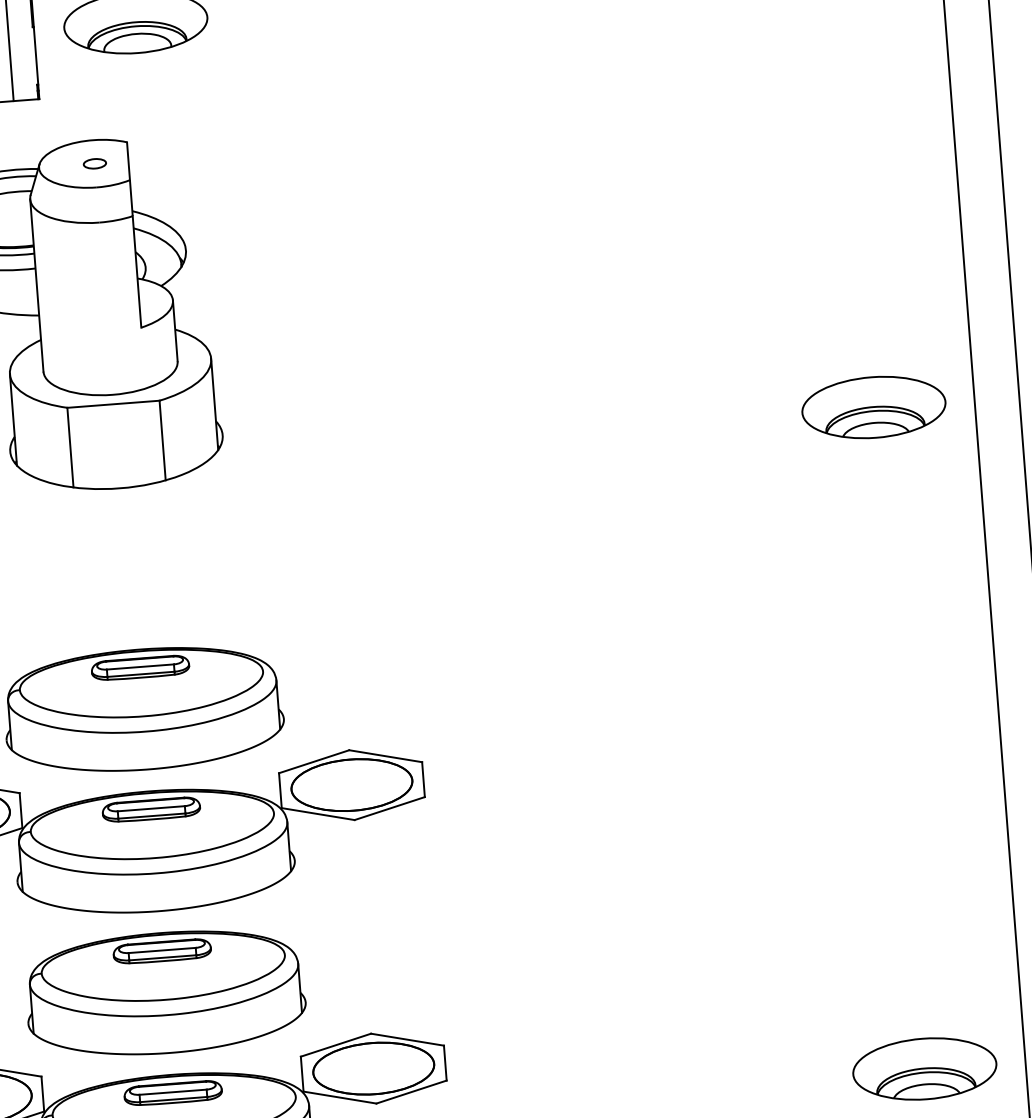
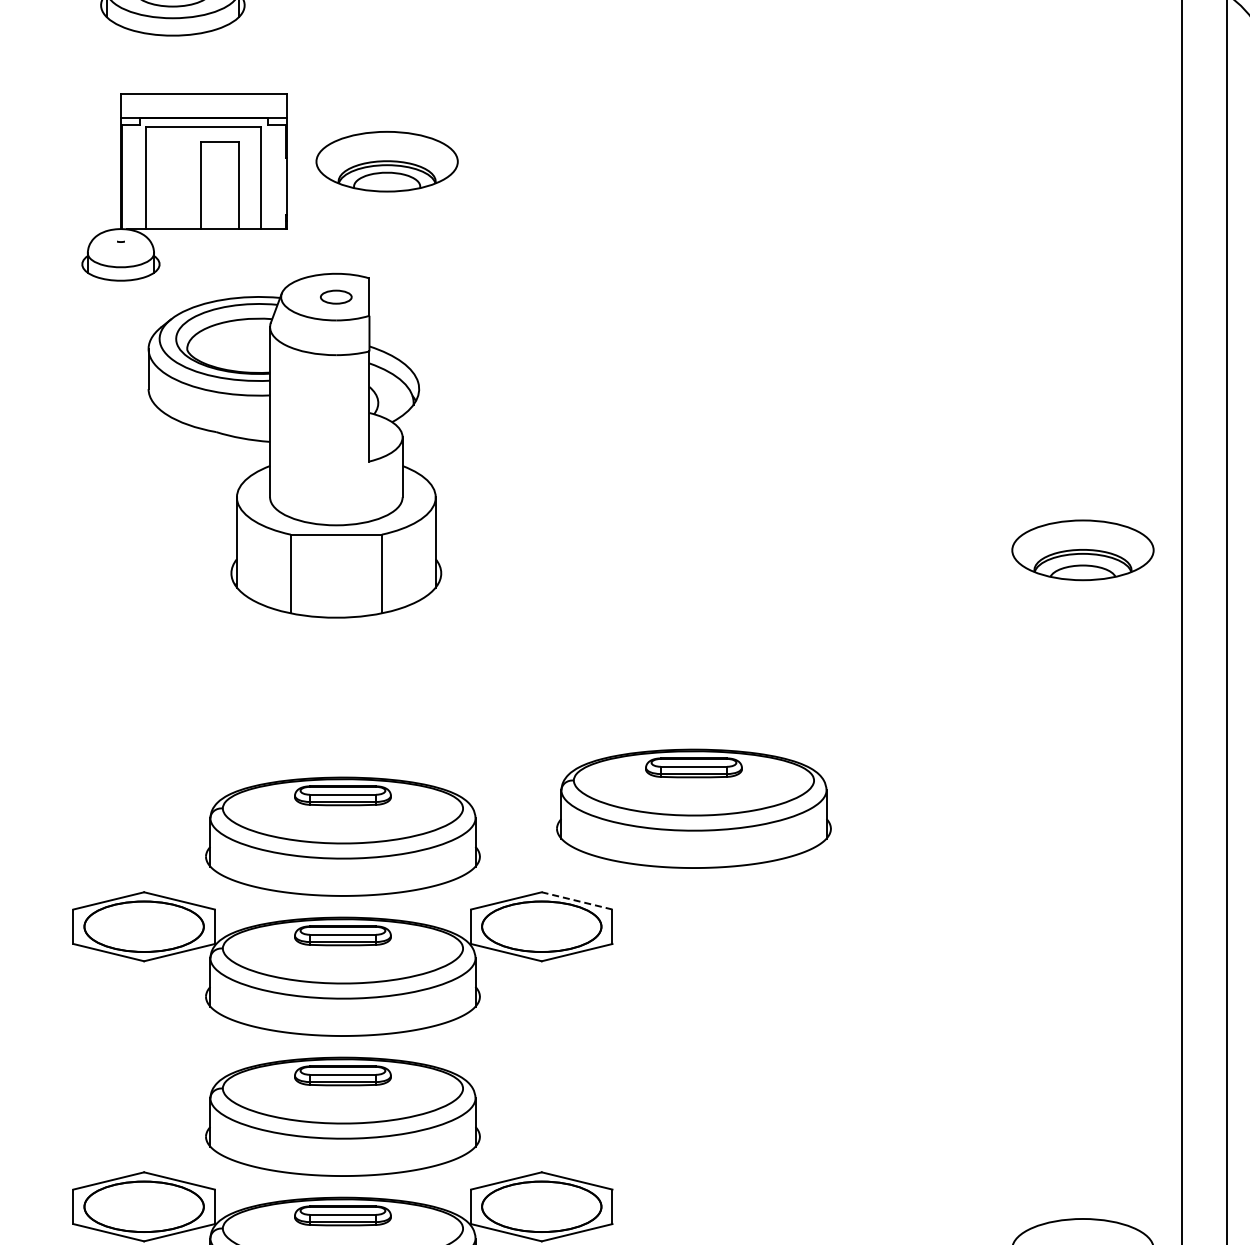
part: (95, 163) -> (336, 296), size x1.4
part: (873, 407) -> (1082, 550), moved
part: (496, 653) -> (693, 808), added
line: (385, 755) -> (576, 900), solid -> dashed

